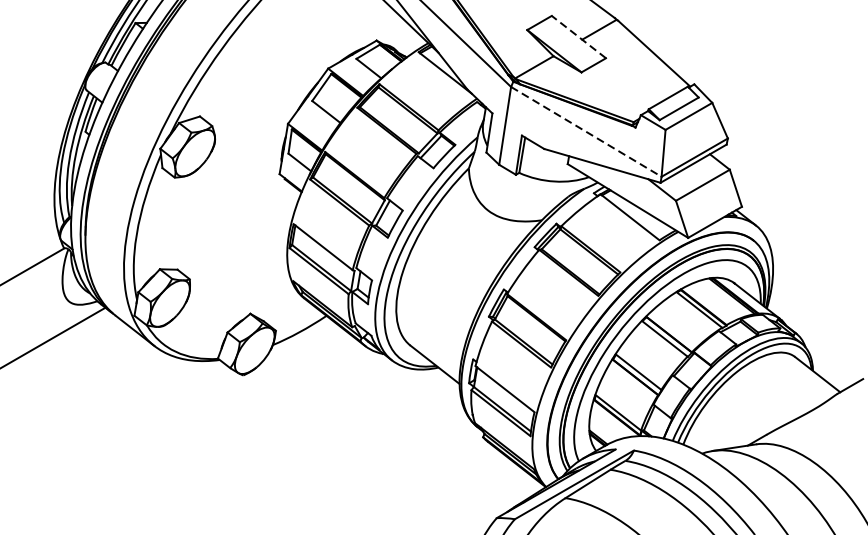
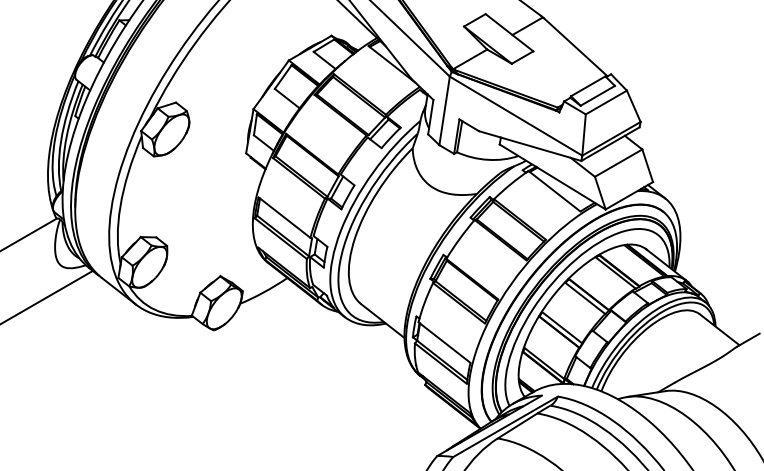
line: (578, 36) -> (509, 32), dashed -> solid
line: (586, 132) -> (516, 116), dashed -> solid

